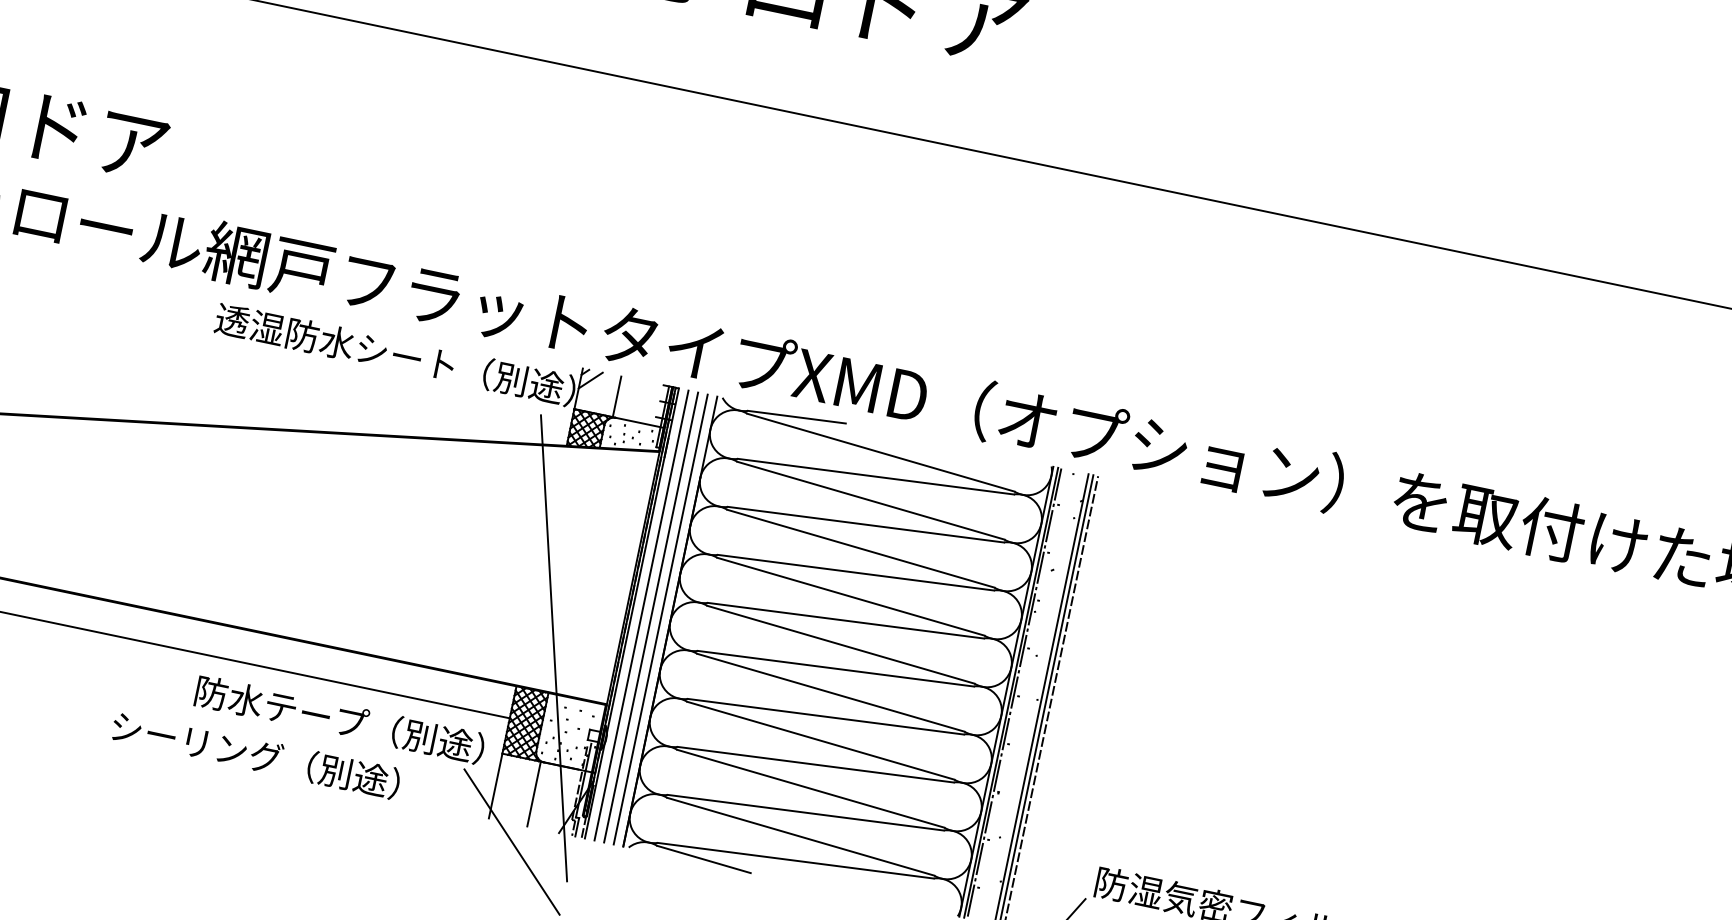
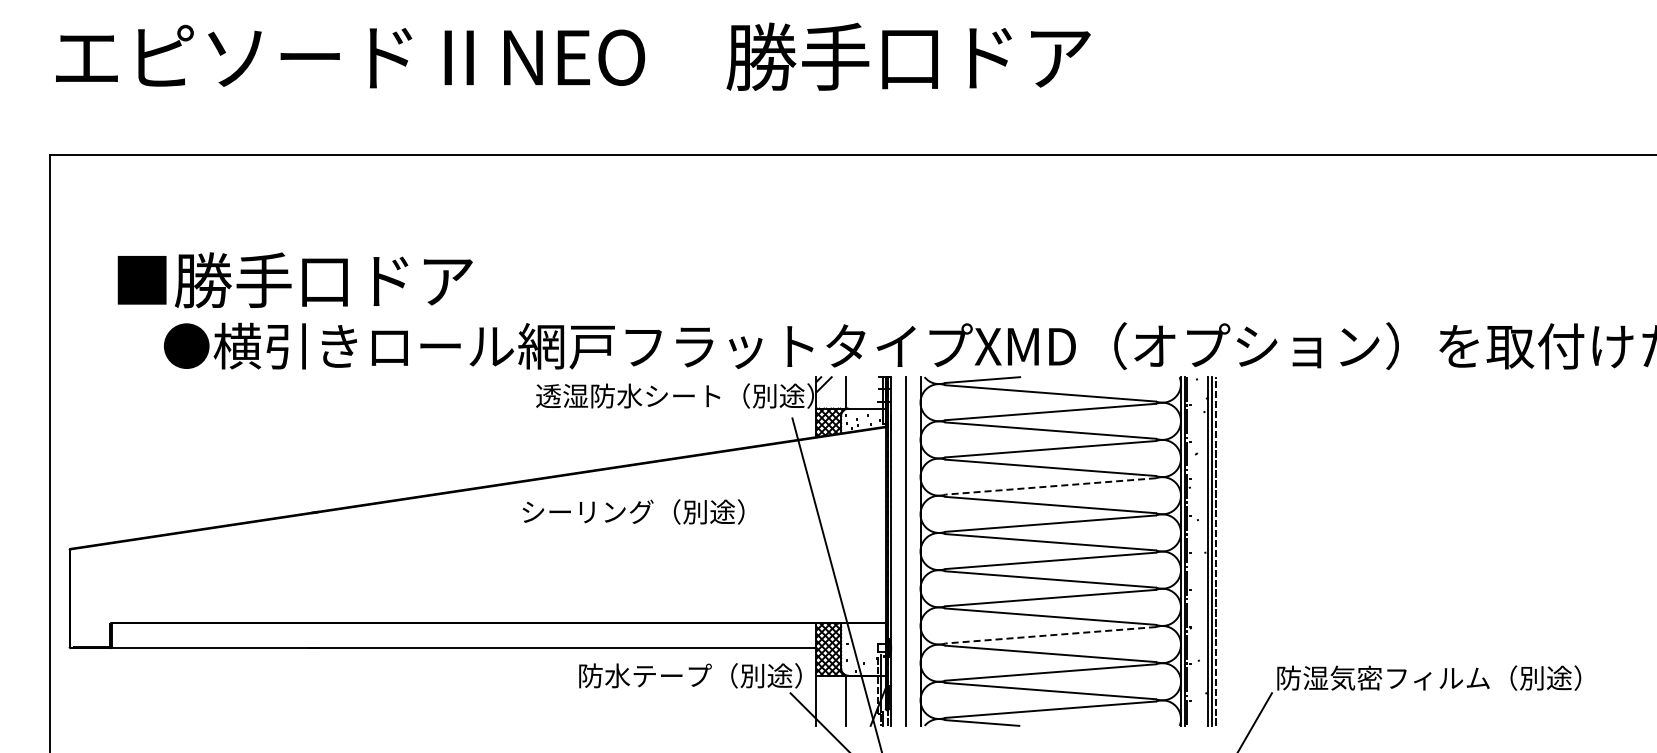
line: (855, 572) -> (1050, 486), solid -> dashed
line: (641, 615) -> (898, 551), removed
line: (661, 619) -> (913, 551), removed
text: (256, 754) -> (633, 511), moved
line: (815, 764) -> (1050, 635), solid -> dashed

